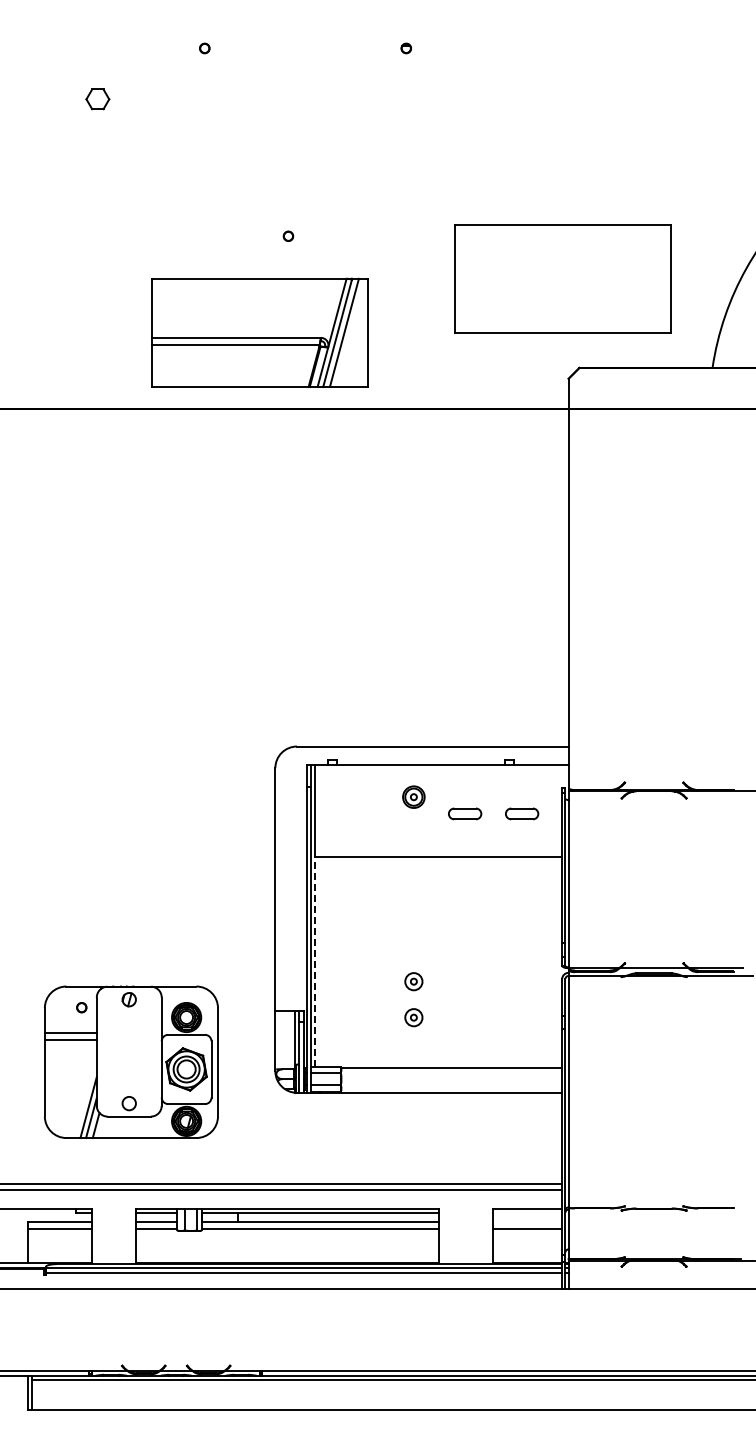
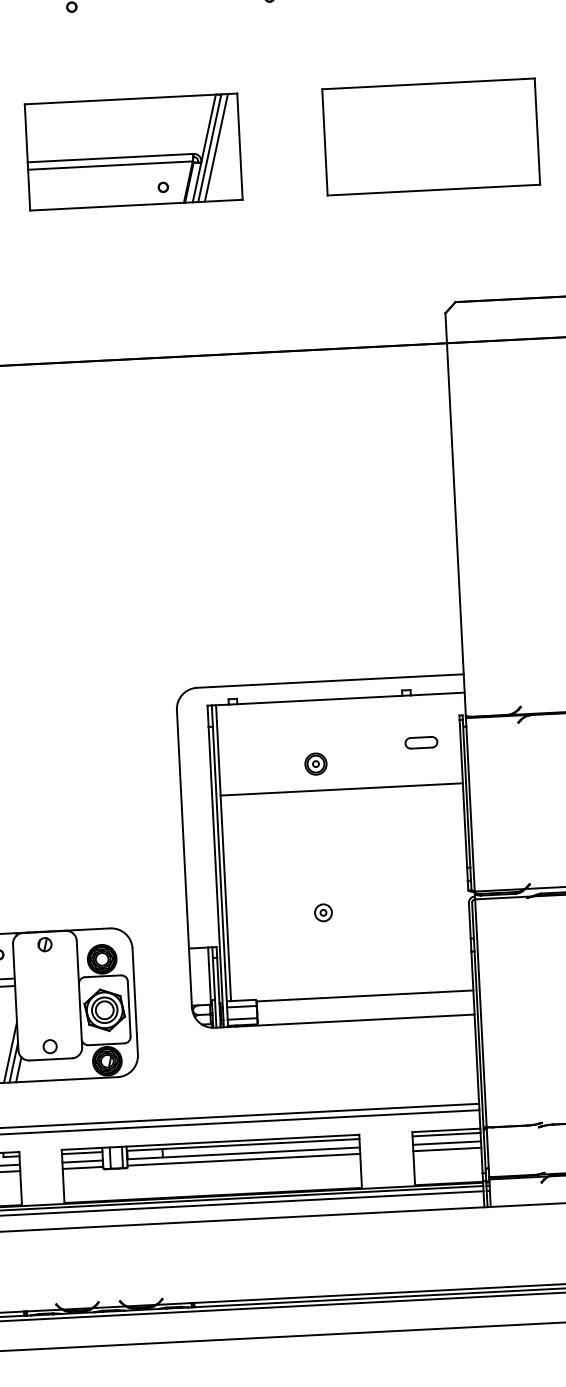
part: (562, 278) -> (430, 136), moved
part: (259, 332) -> (133, 151), moved
part: (413, 796) -> (315, 763), moved
part: (465, 813) -> (365, 745), removed
line: (315, 961) -> (225, 897), dashed -> solid
part: (413, 1017) -> (324, 948), removed
line: (527, 1213) -> (446, 1134), added
line: (527, 1222) -> (447, 1143), added

